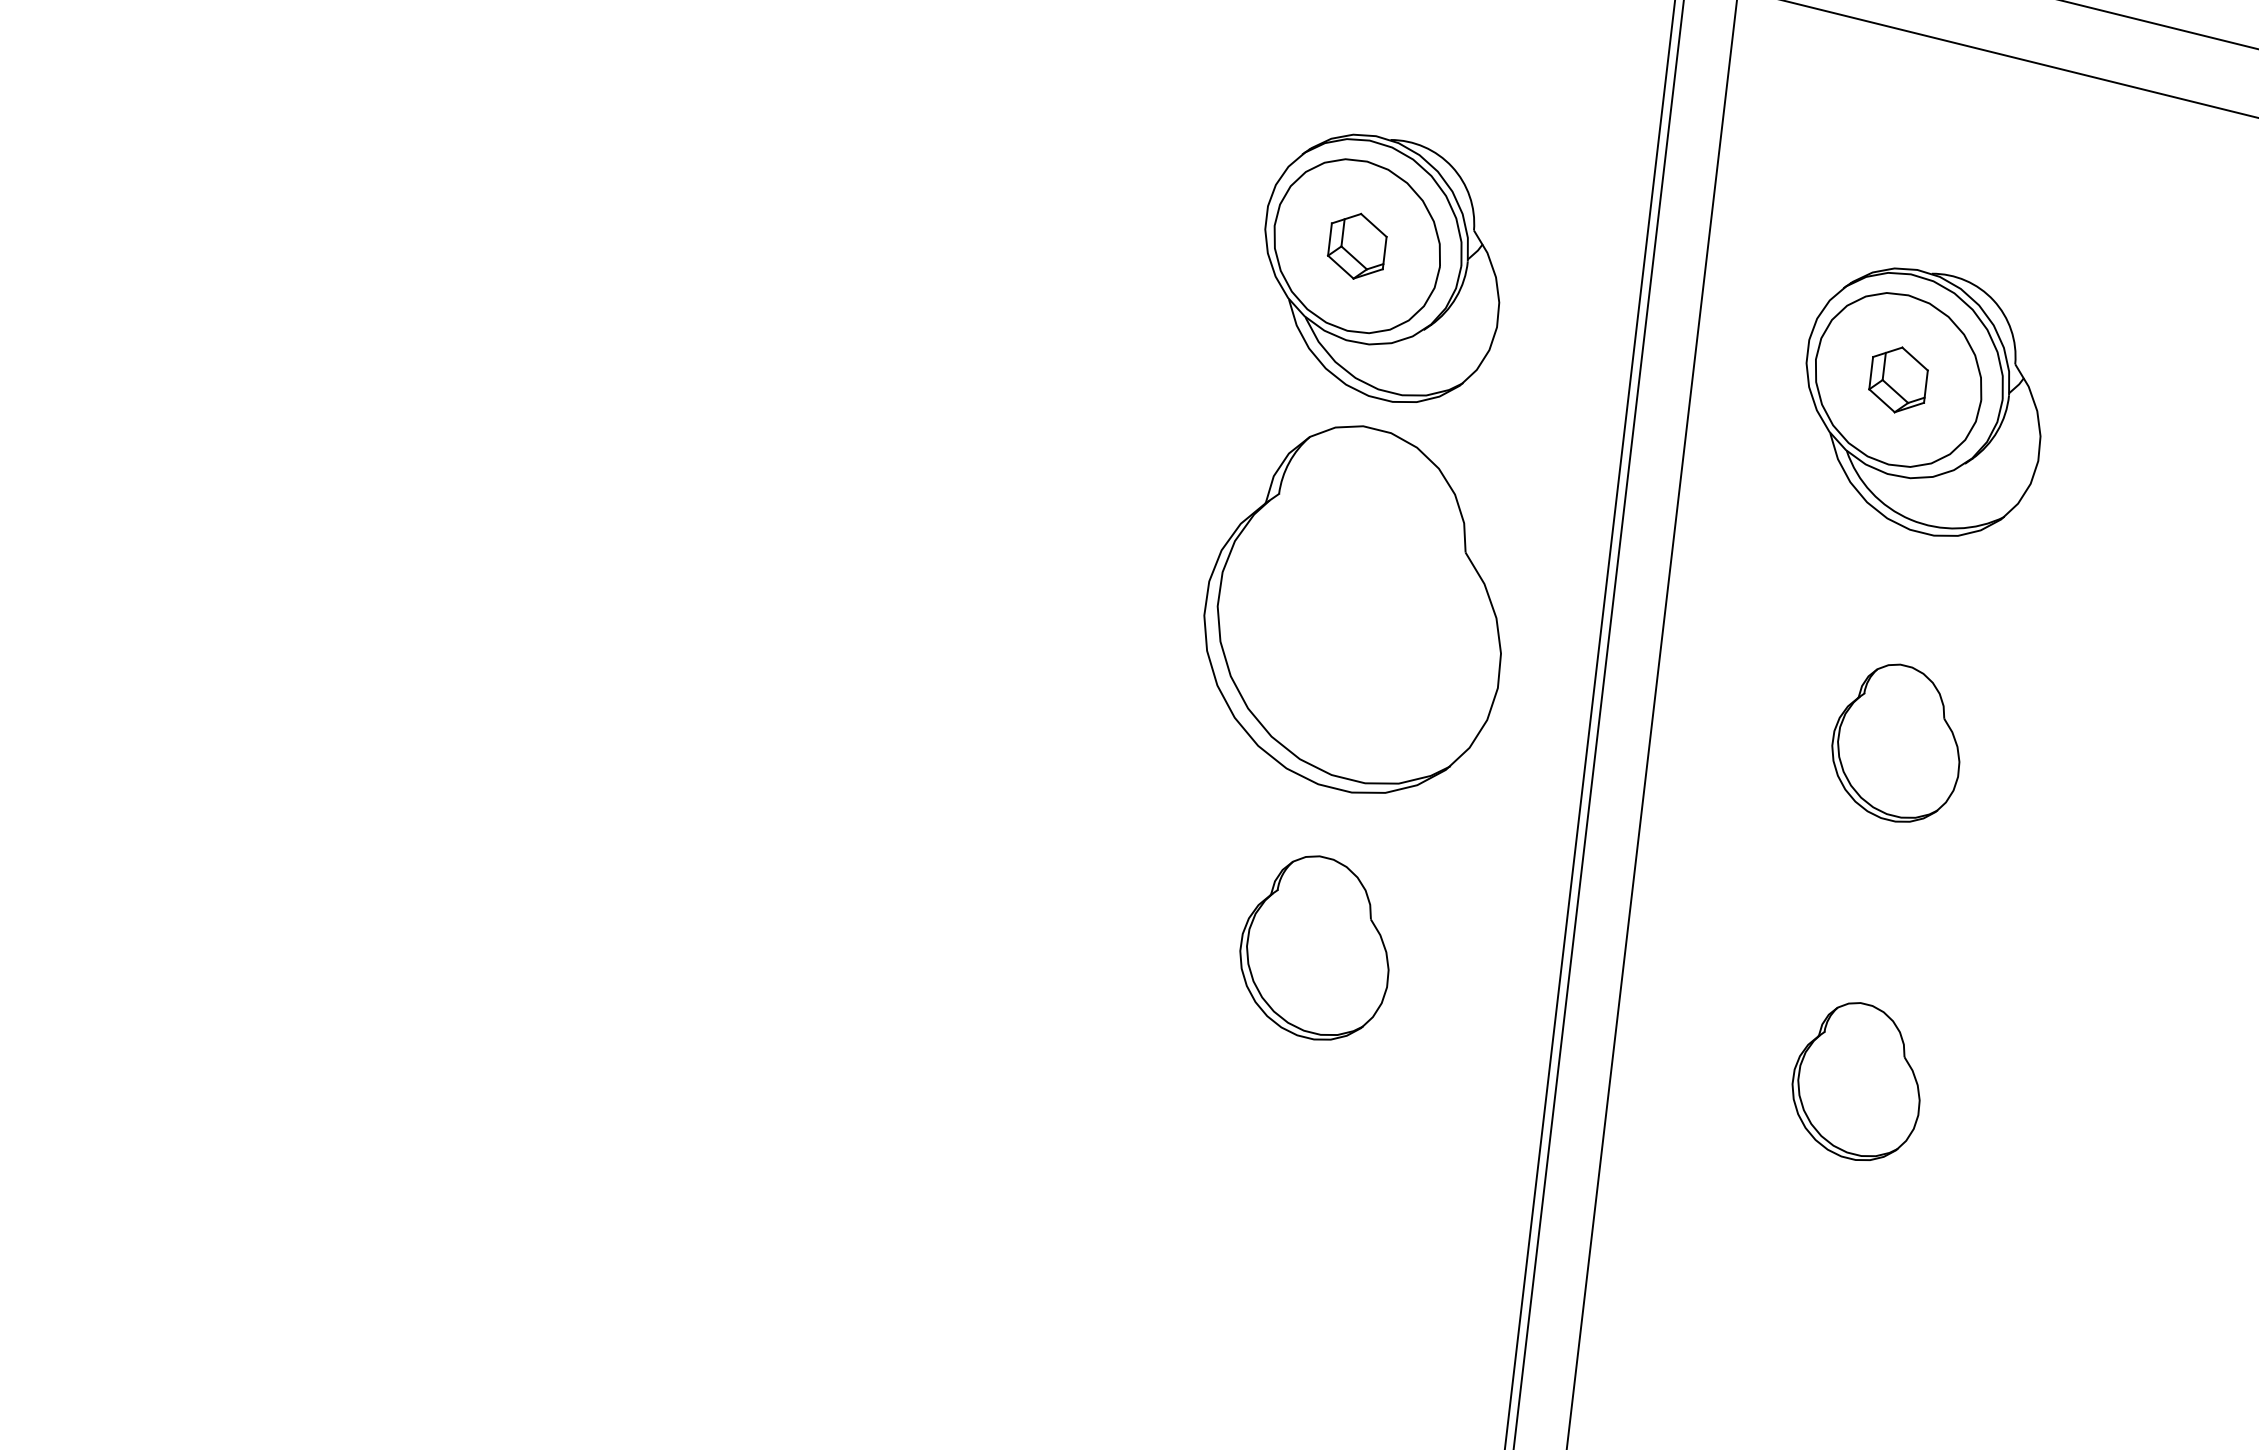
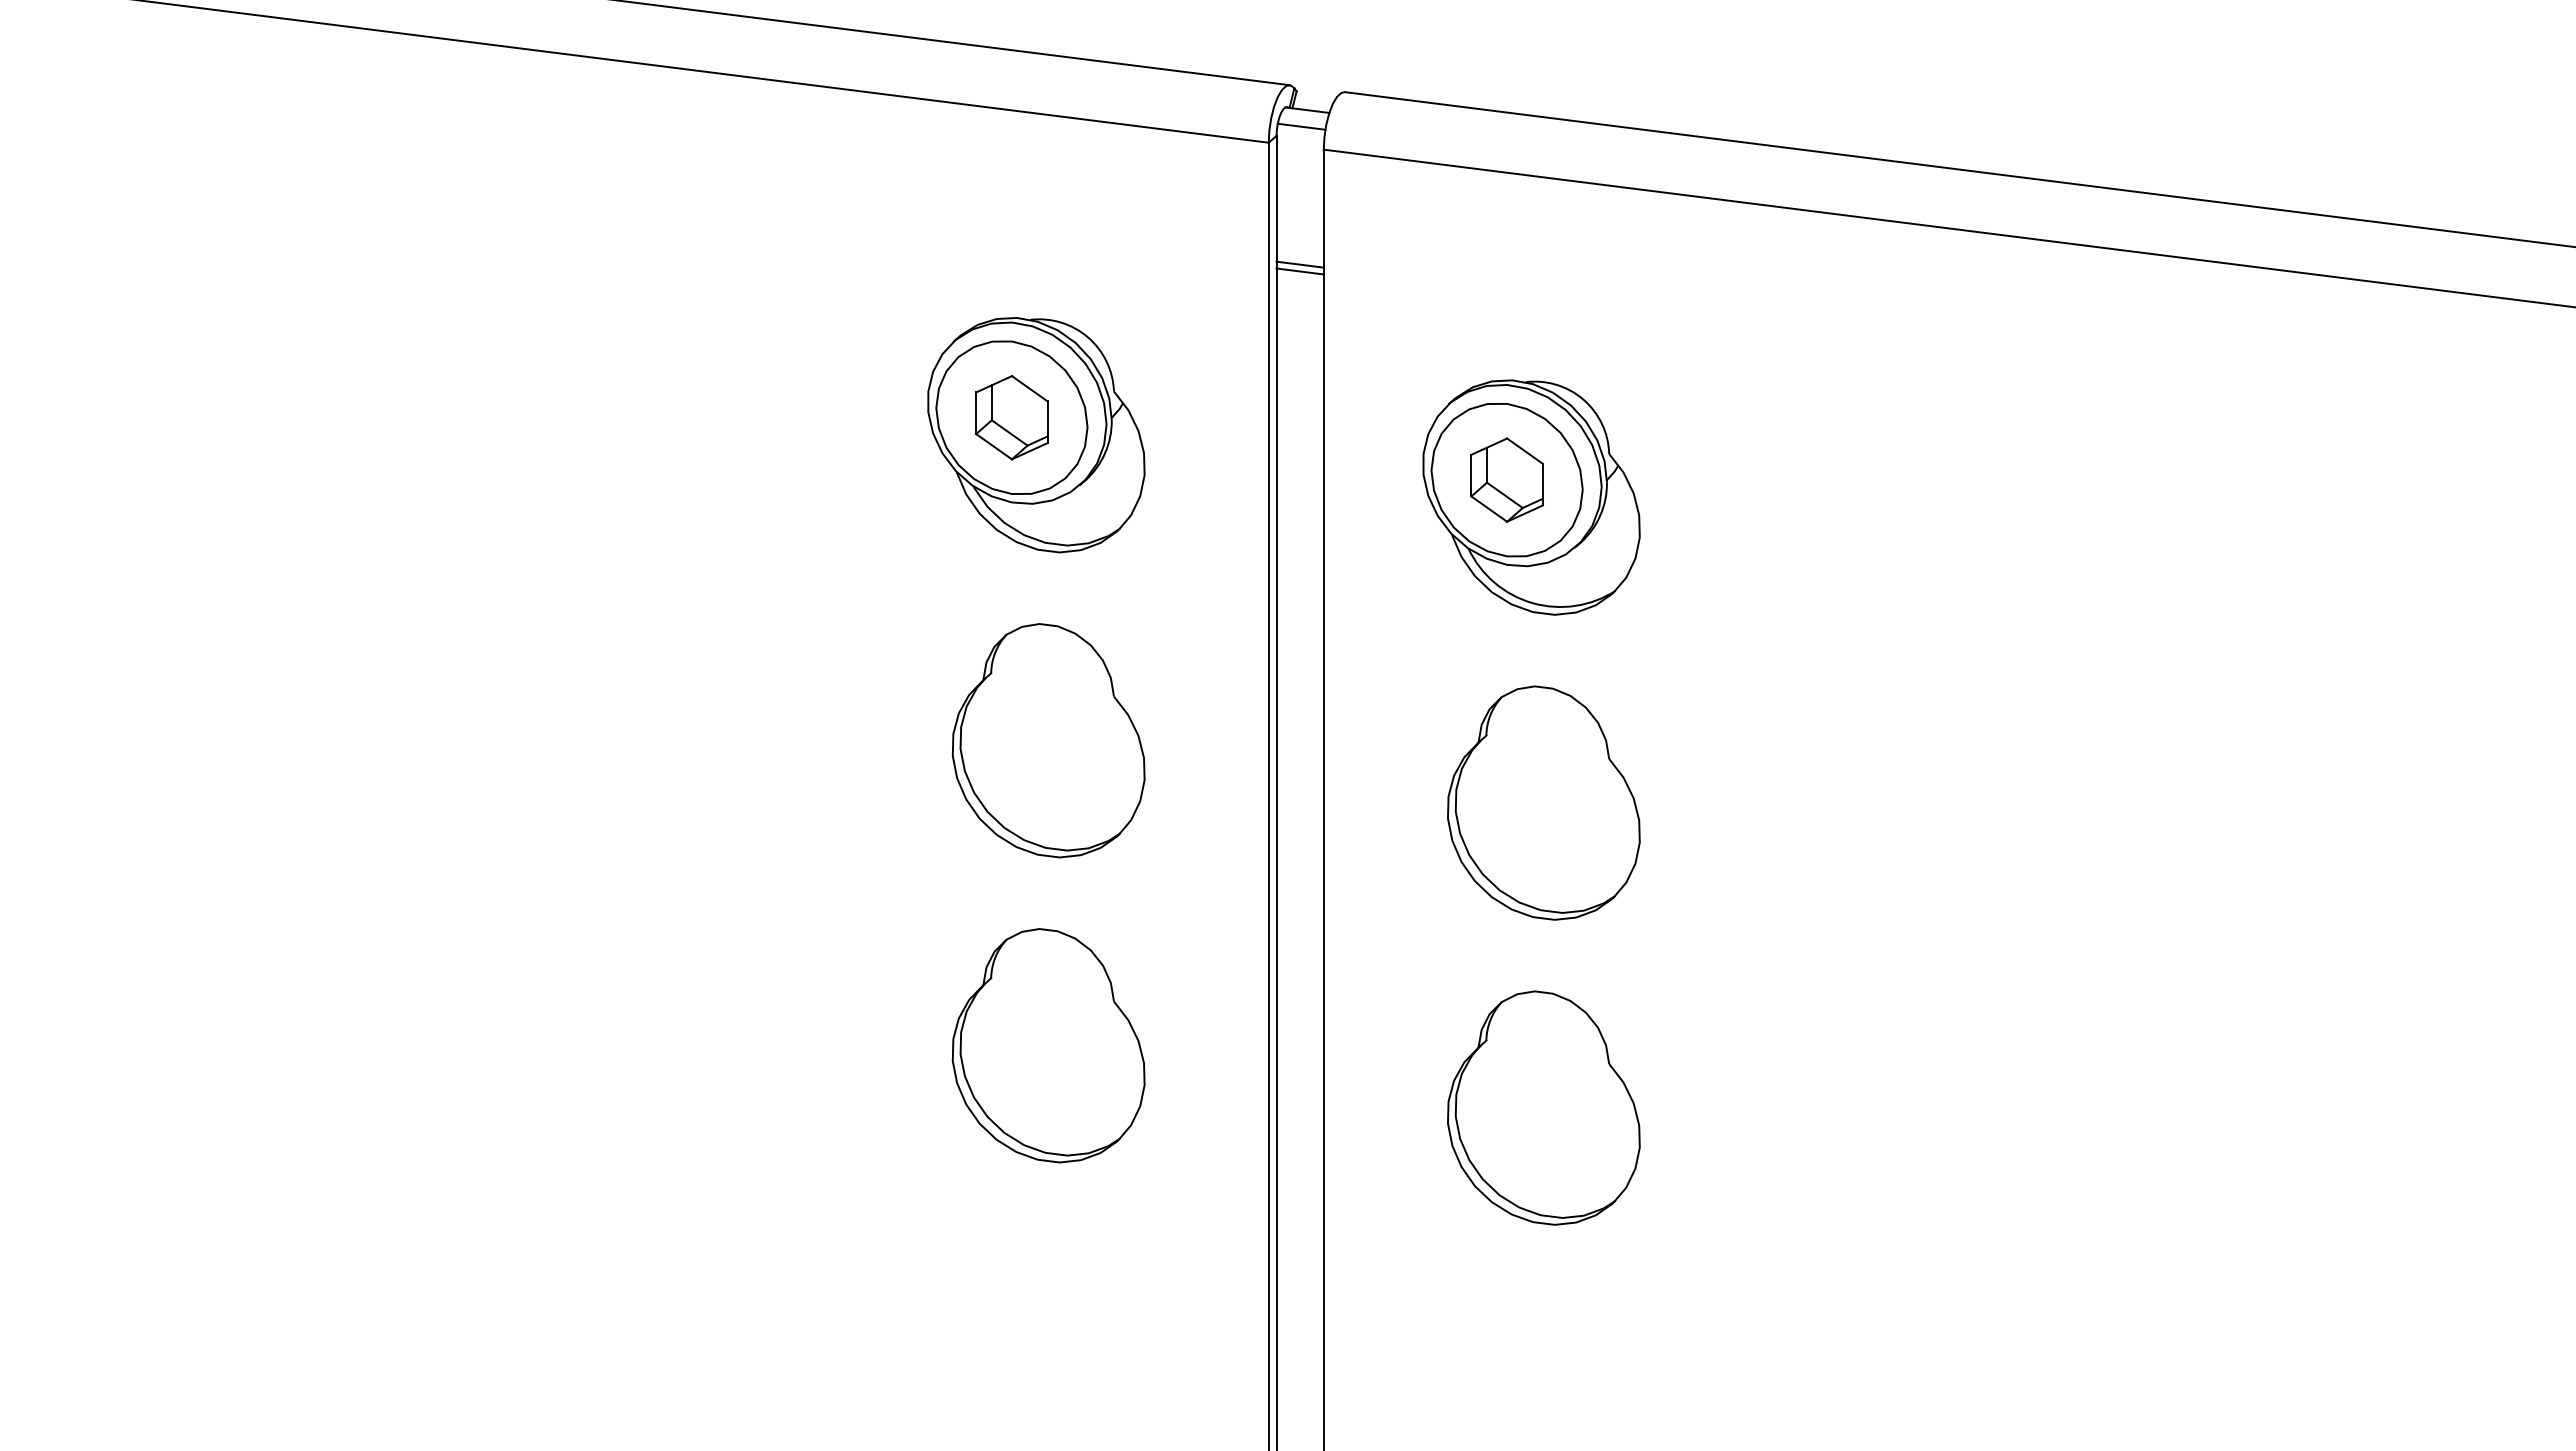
line: (1696, 113) -> (1299, 264), added
line: (1695, 121) -> (1299, 271), added
part: (1356, 245) -> (1011, 417), size x1.43
part: (1897, 379) -> (1506, 479), size x1.43
part: (1355, 609) -> (1048, 740), size x0.71
part: (1896, 742) -> (1543, 802), size x1.67
part: (1316, 947) -> (1048, 1045), size x1.43
part: (1857, 1080) -> (1543, 1107), size x1.67

